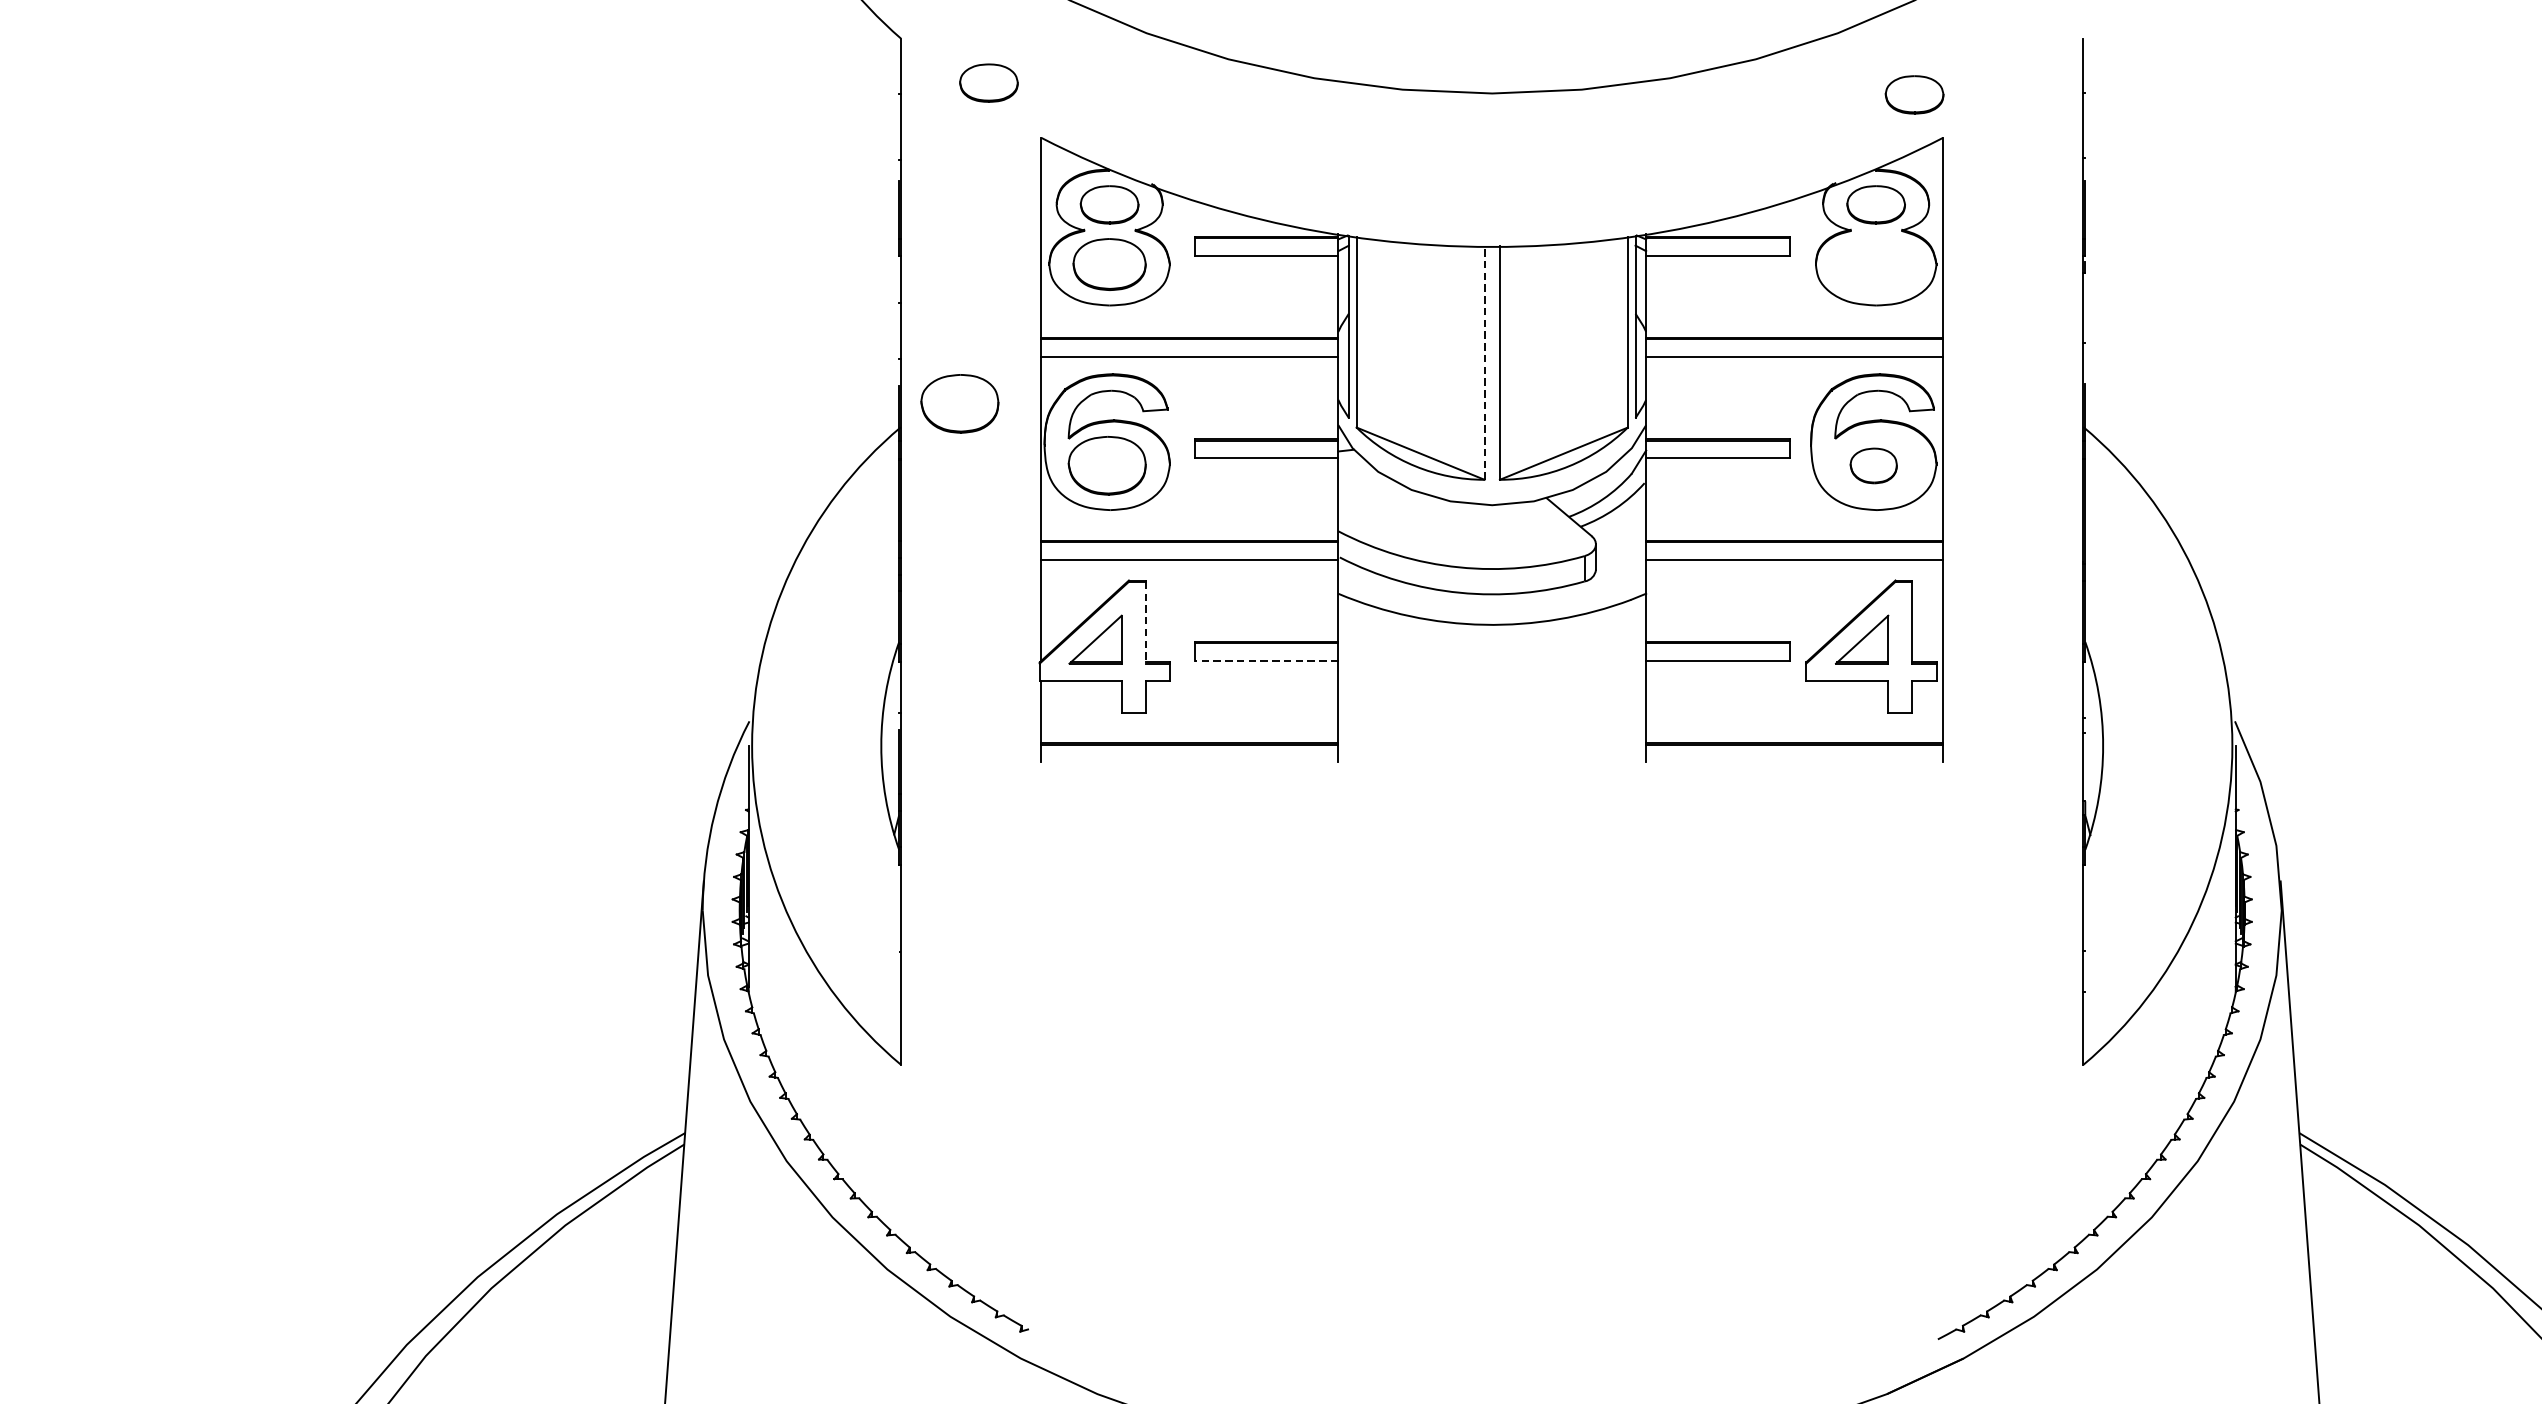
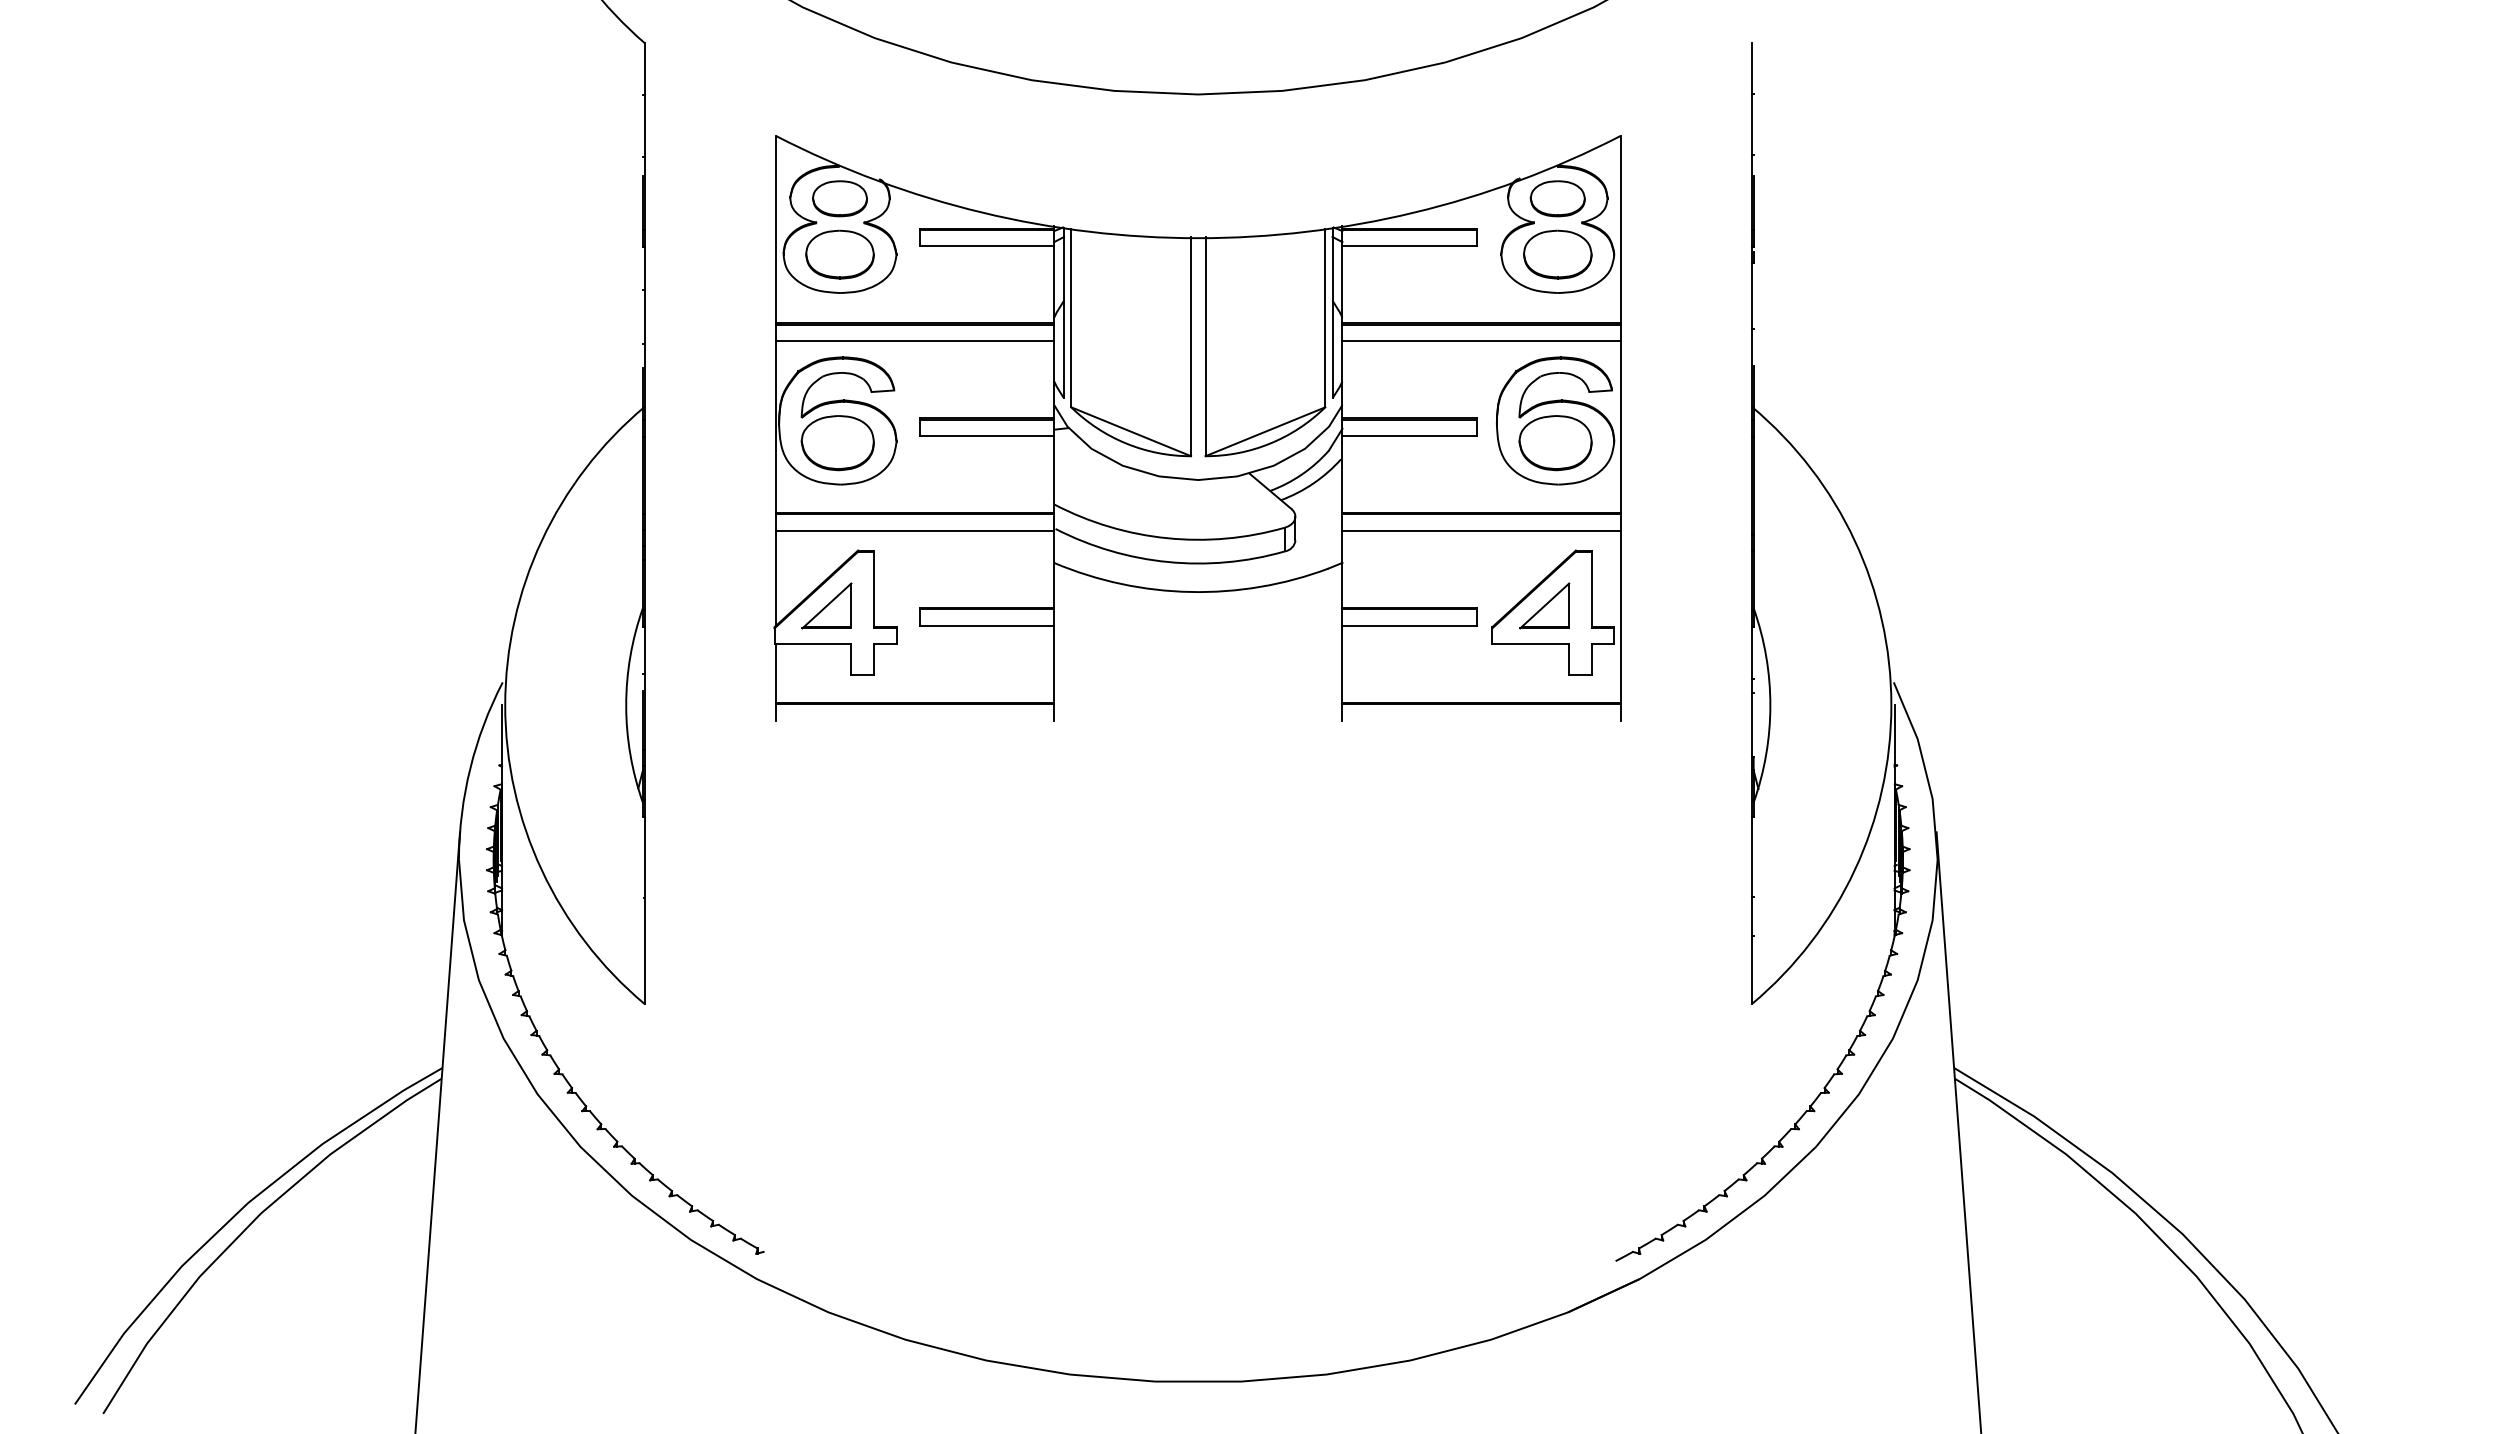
part: (988, 82) -> (726, 84), removed
part: (1914, 94) -> (1593, 95), removed
part: (1875, 264) -> (1557, 254), added
line: (1484, 362) -> (1191, 346), dashed -> solid
part: (959, 404) -> (699, 385), removed
part: (1873, 466) -> (1555, 443), size x1.67
line: (1145, 623) -> (873, 590), dashed -> solid
line: (1266, 660) -> (986, 625), dashed -> solid

